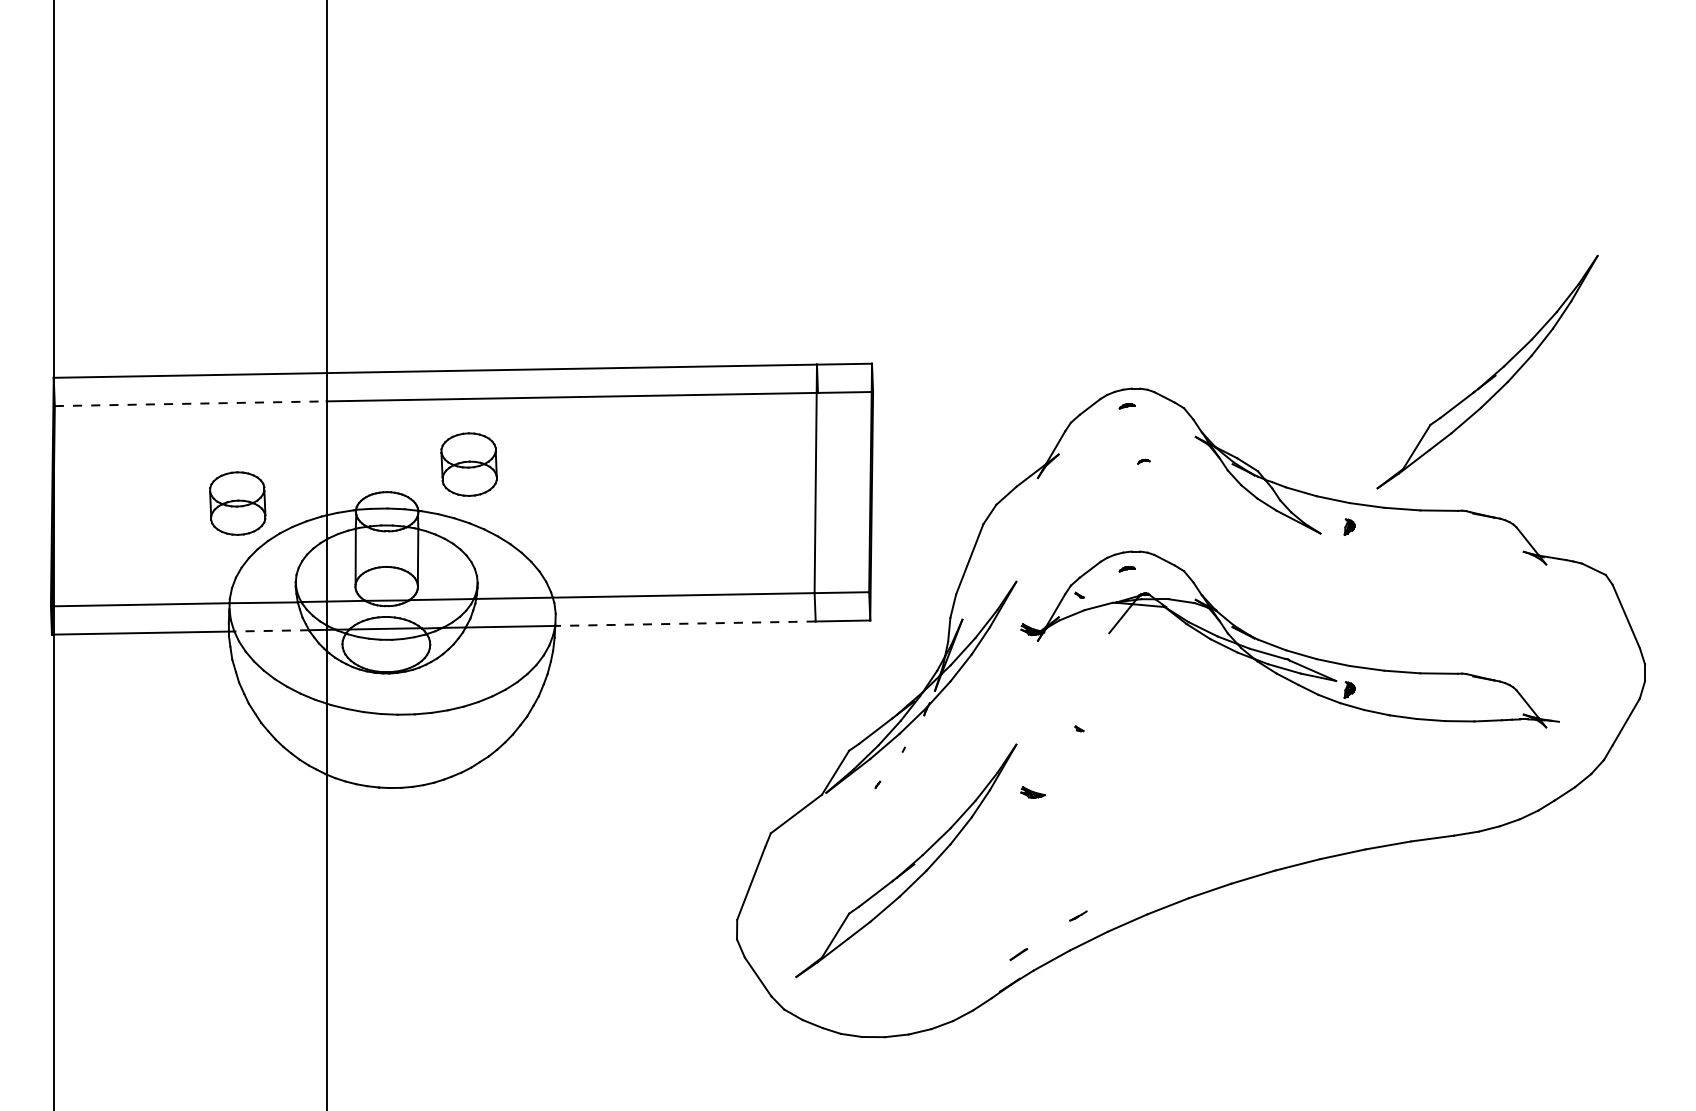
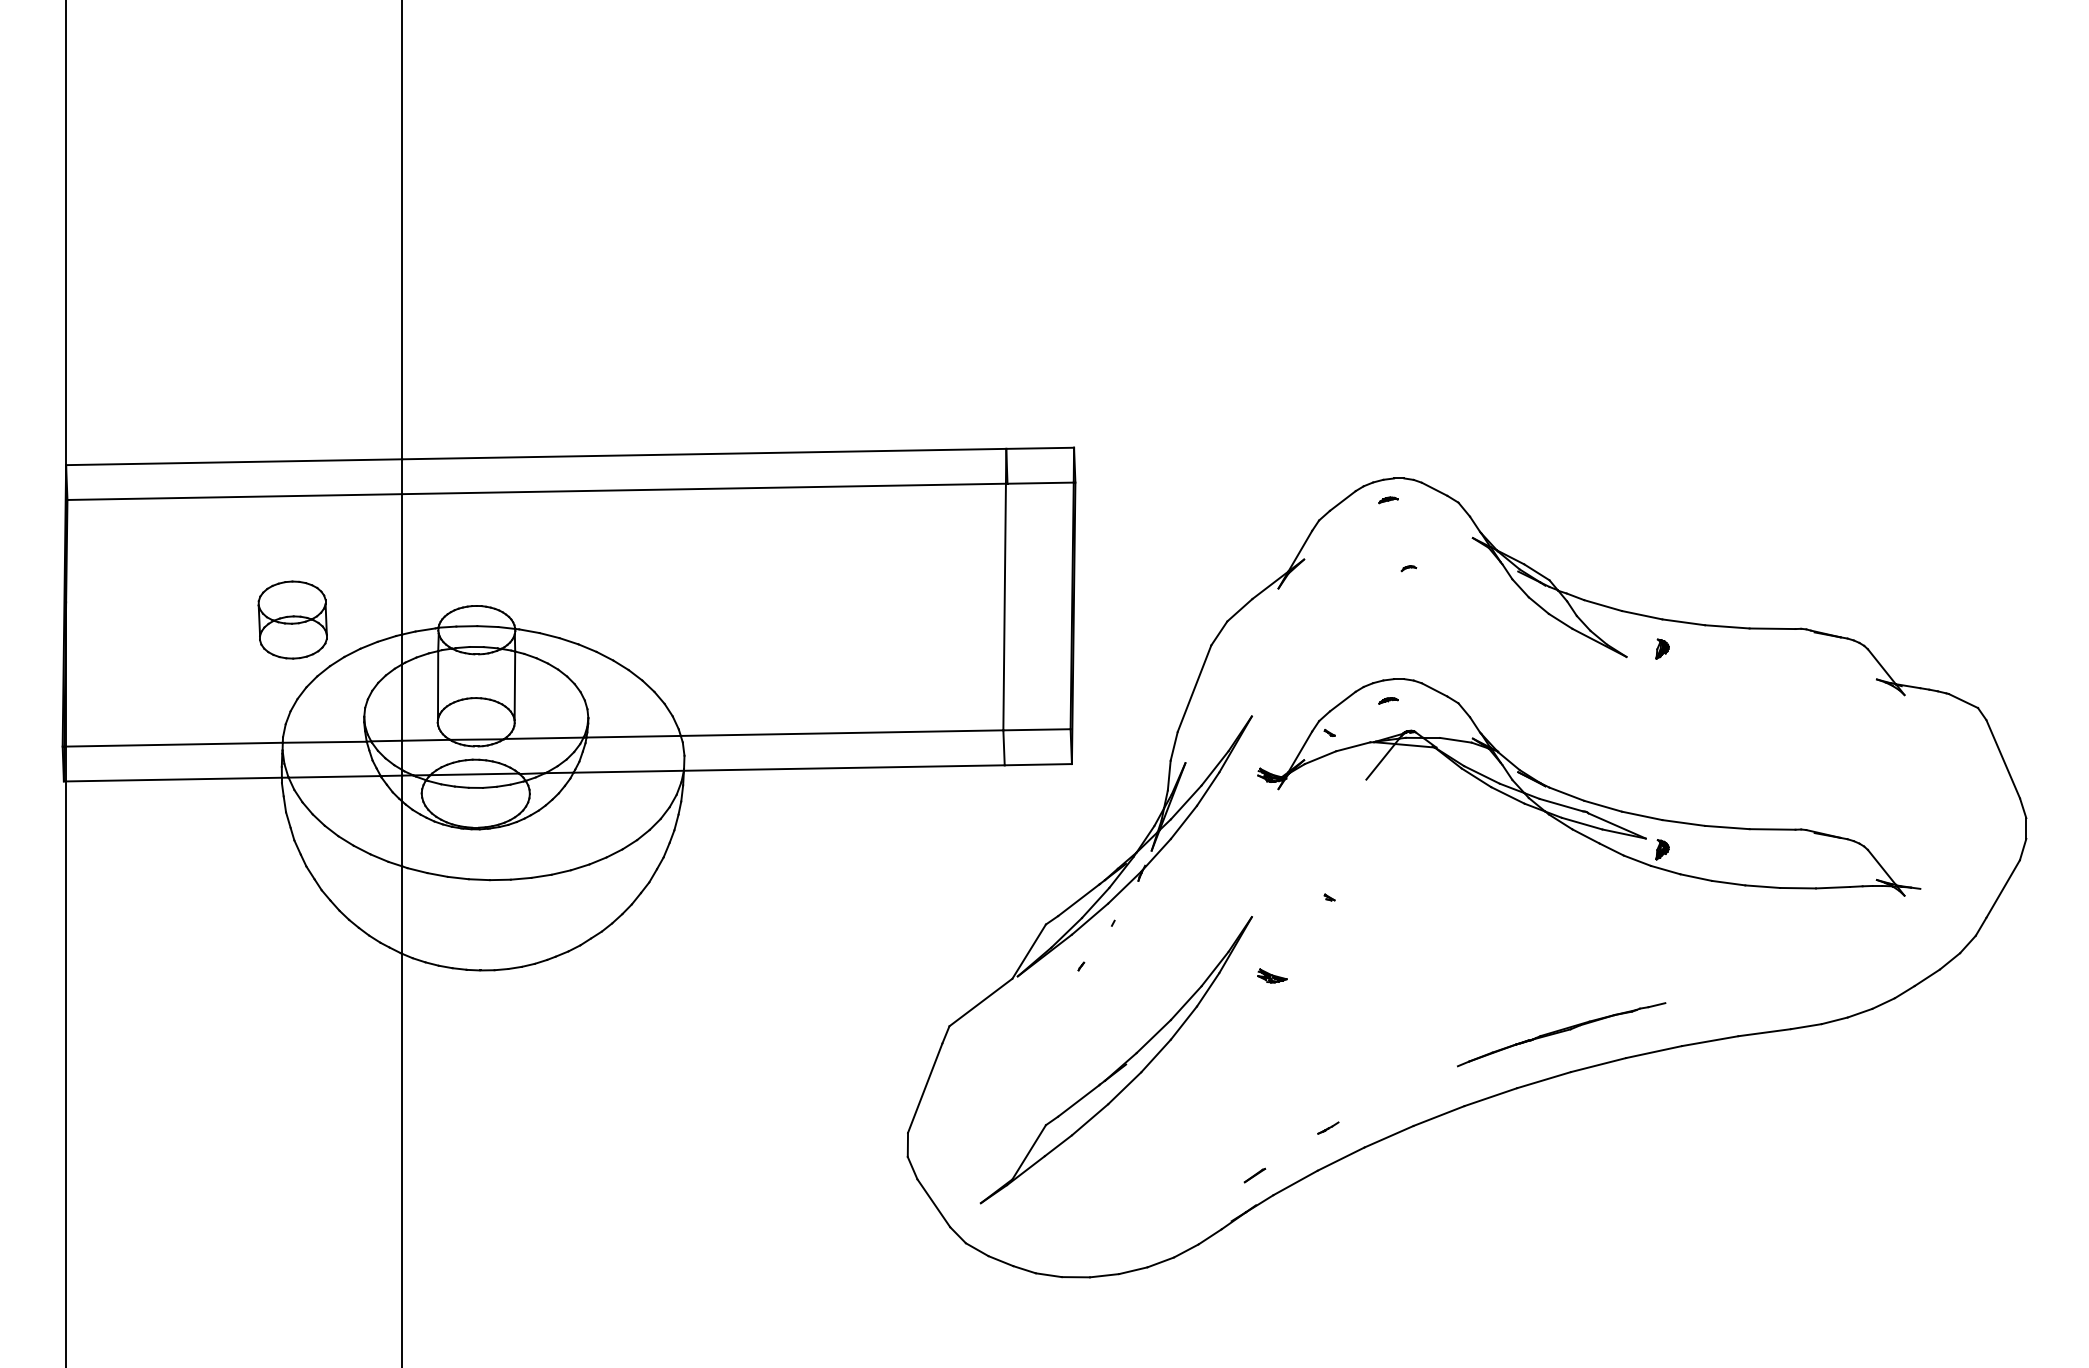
part: (1490, 376) -> (1836, 463), removed
line: (191, 404) -> (235, 497), dashed -> solid
part: (468, 464) -> (577, 571), removed
line: (684, 624) -> (843, 768), dashed -> solid
line: (271, 630) -> (334, 776), dashed -> solid
part: (1267, 840) -> (1561, 1034), added

